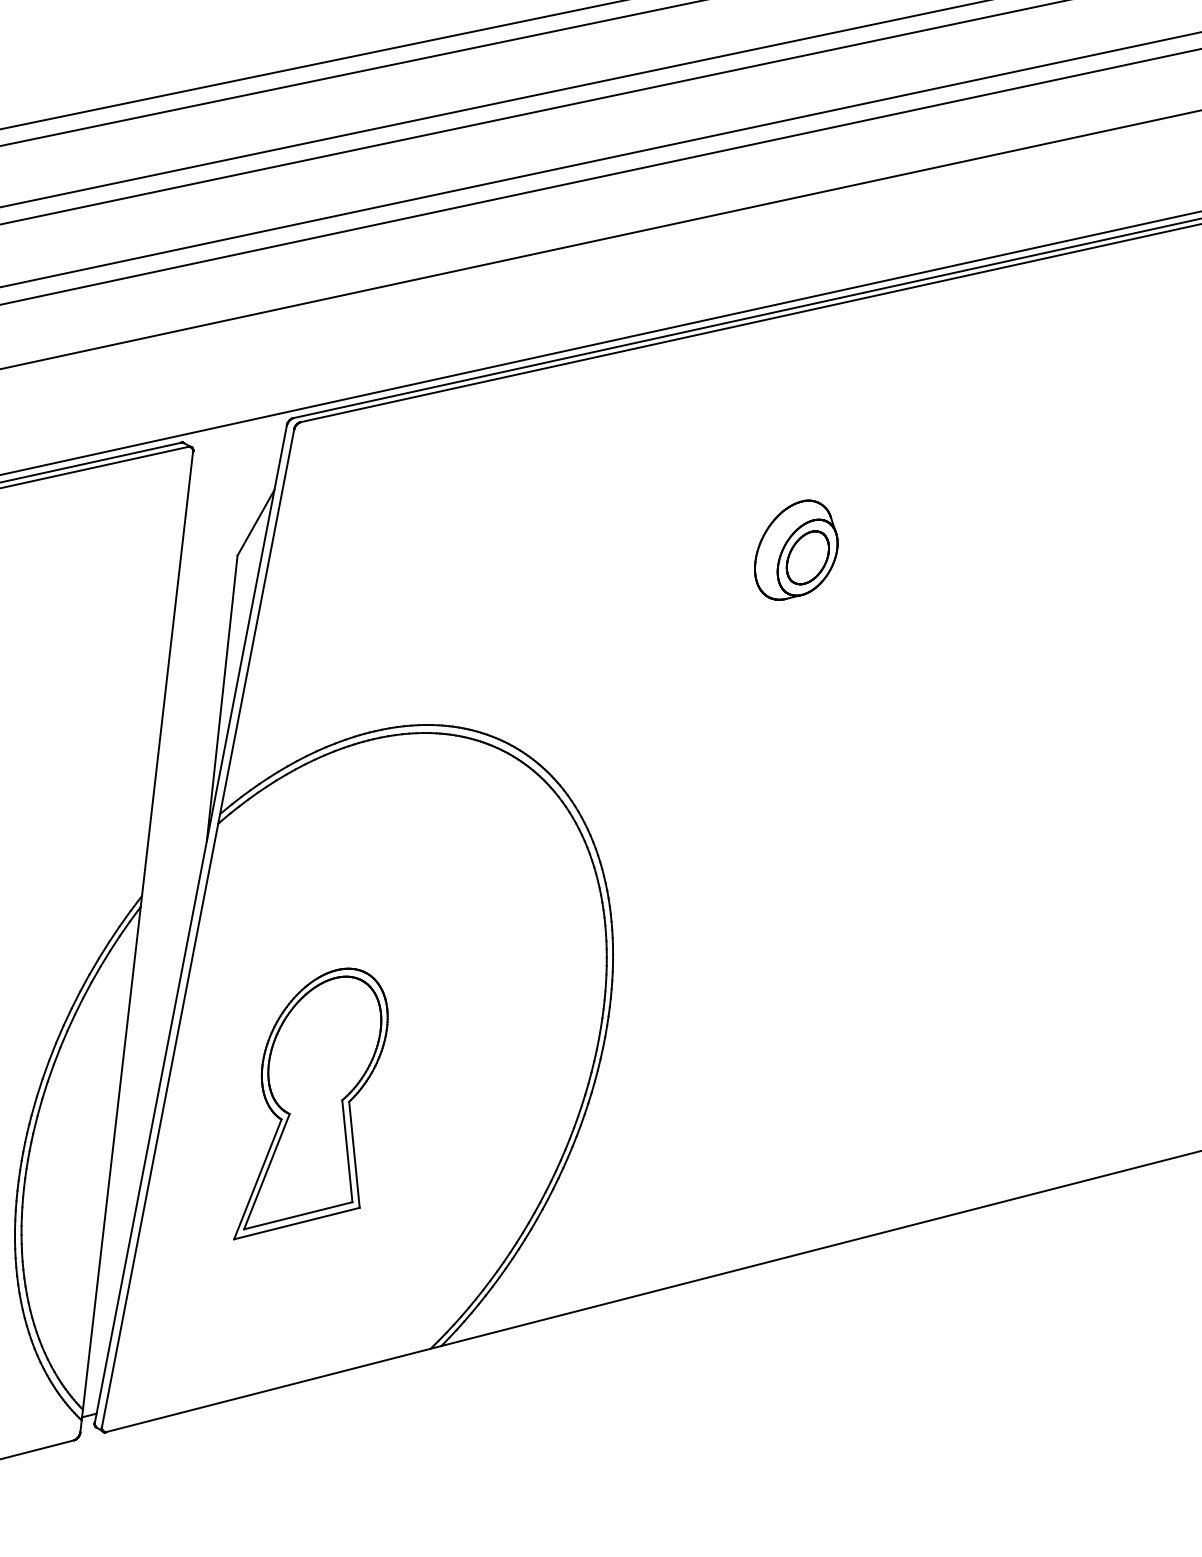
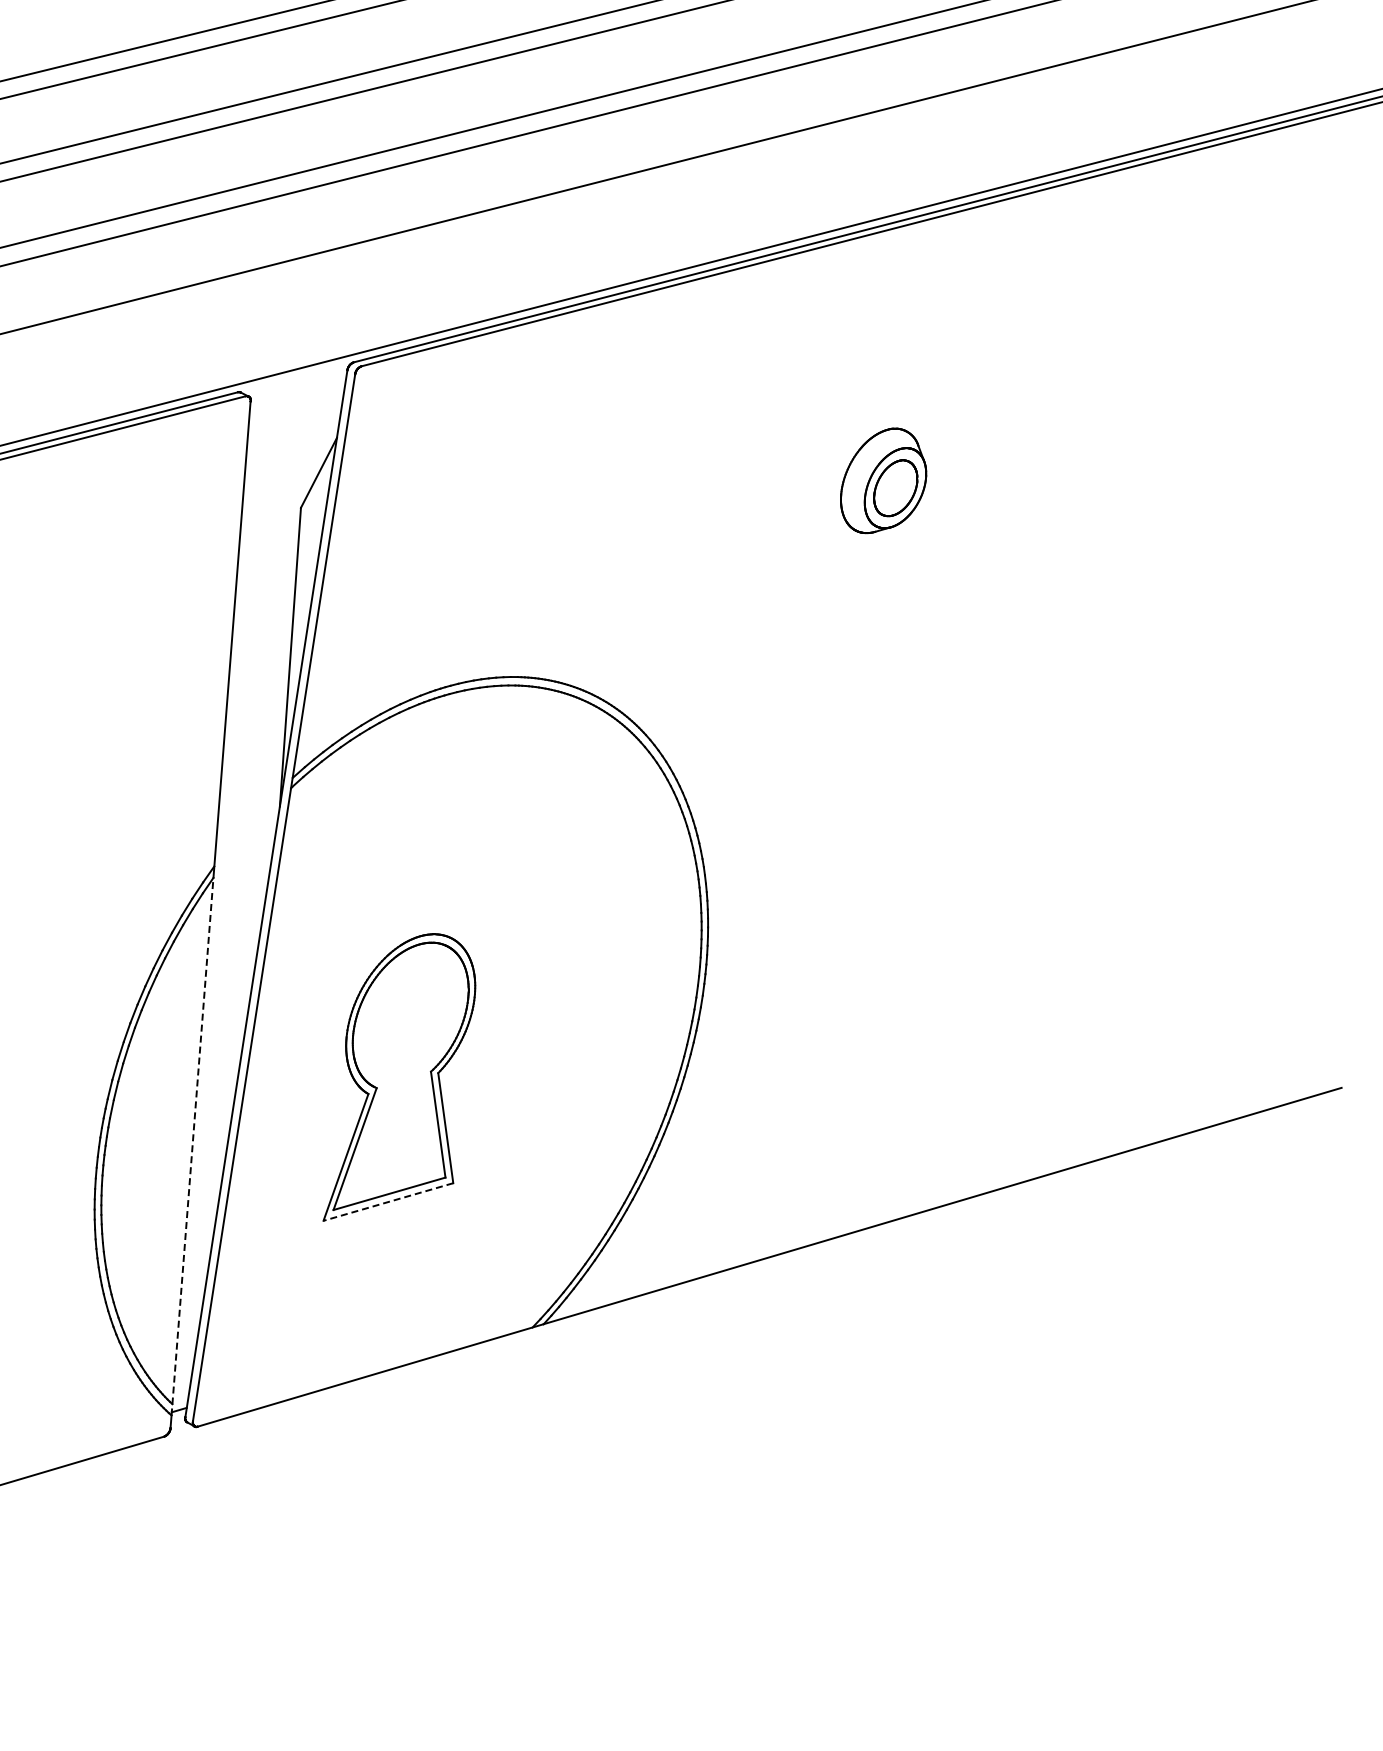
line: (111, 1163) -> (192, 1146), solid -> dashed
line: (296, 1224) -> (388, 1202), solid -> dashed

